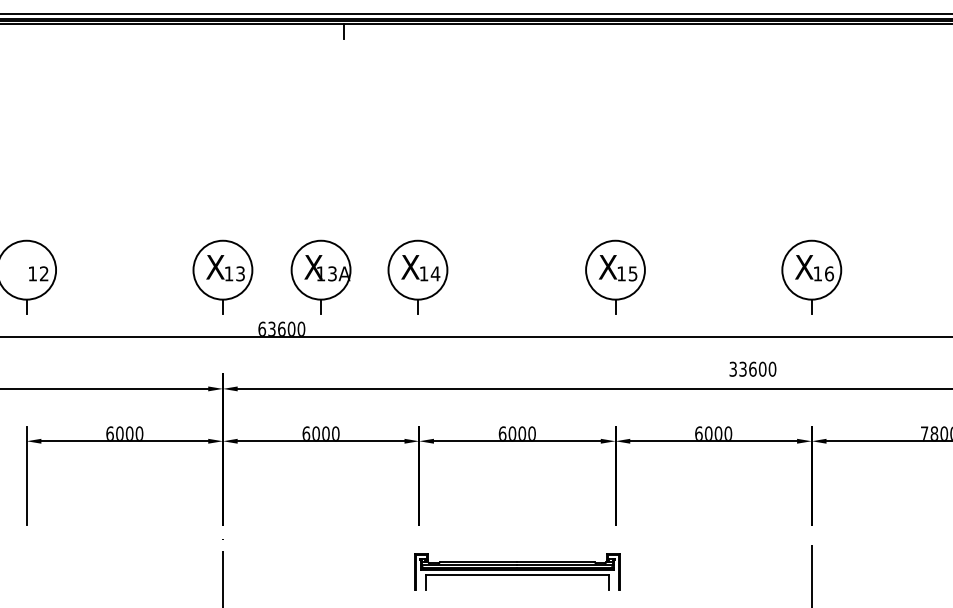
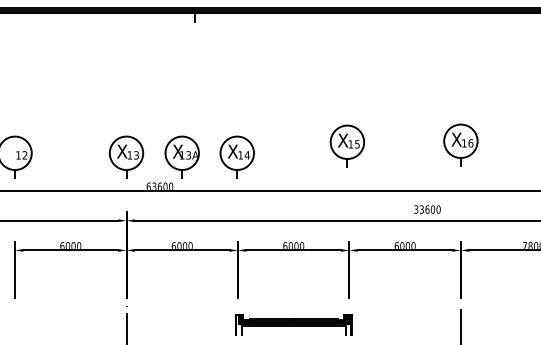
part: (613, 275) -> (346, 145), moved
part: (811, 275) -> (460, 144), moved

